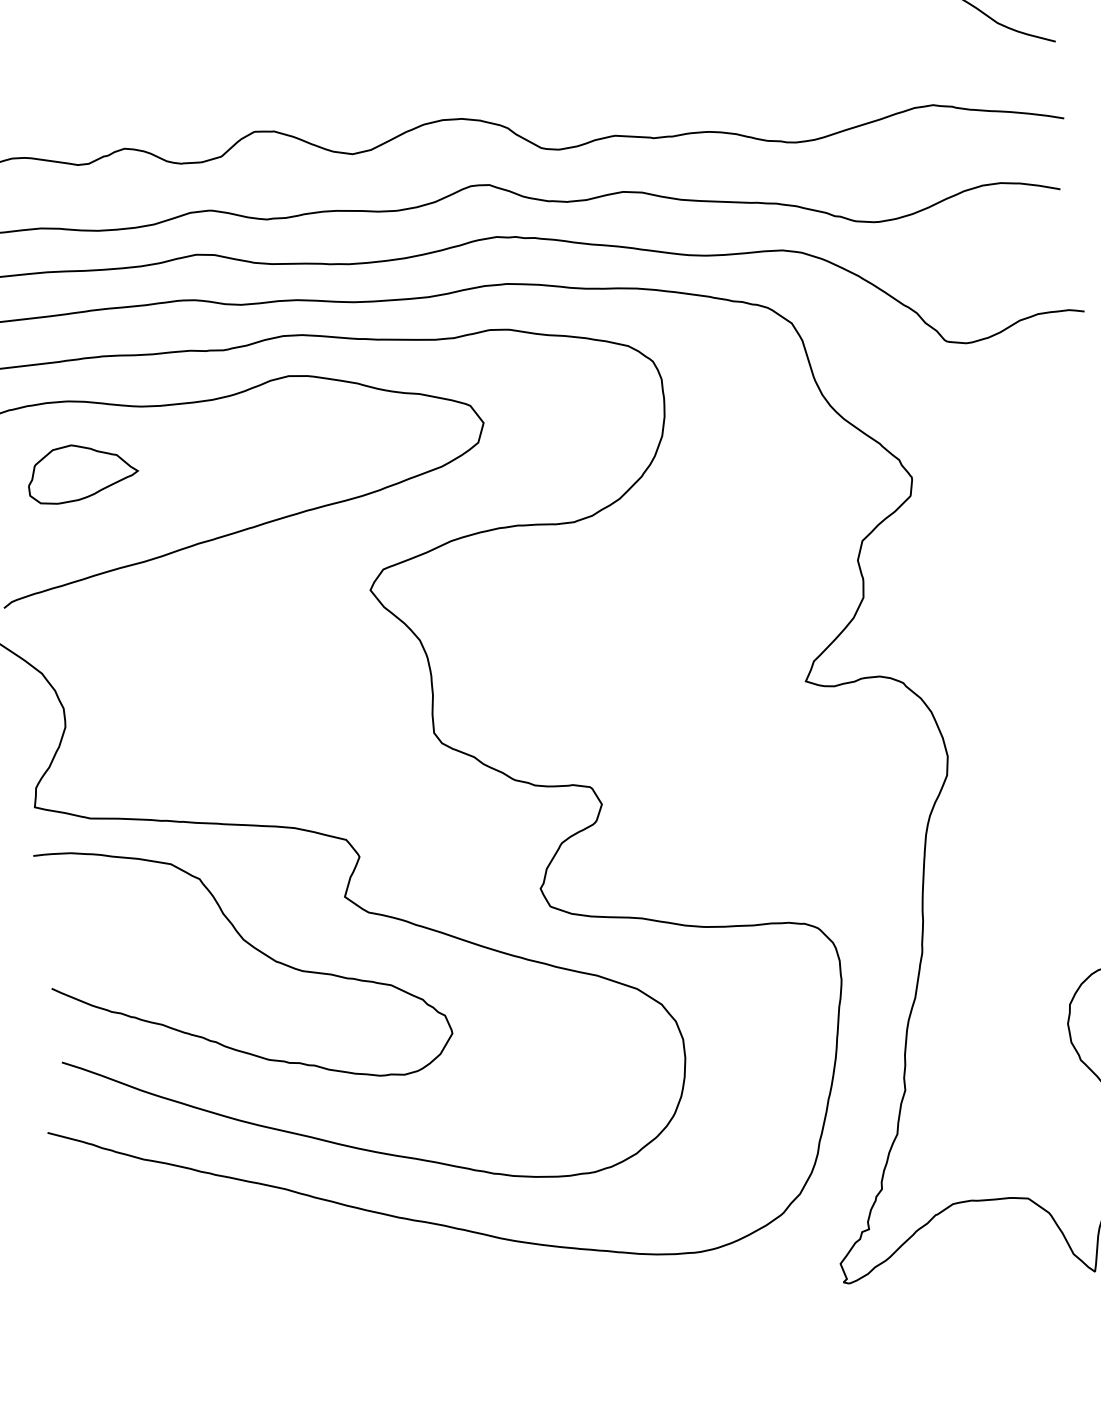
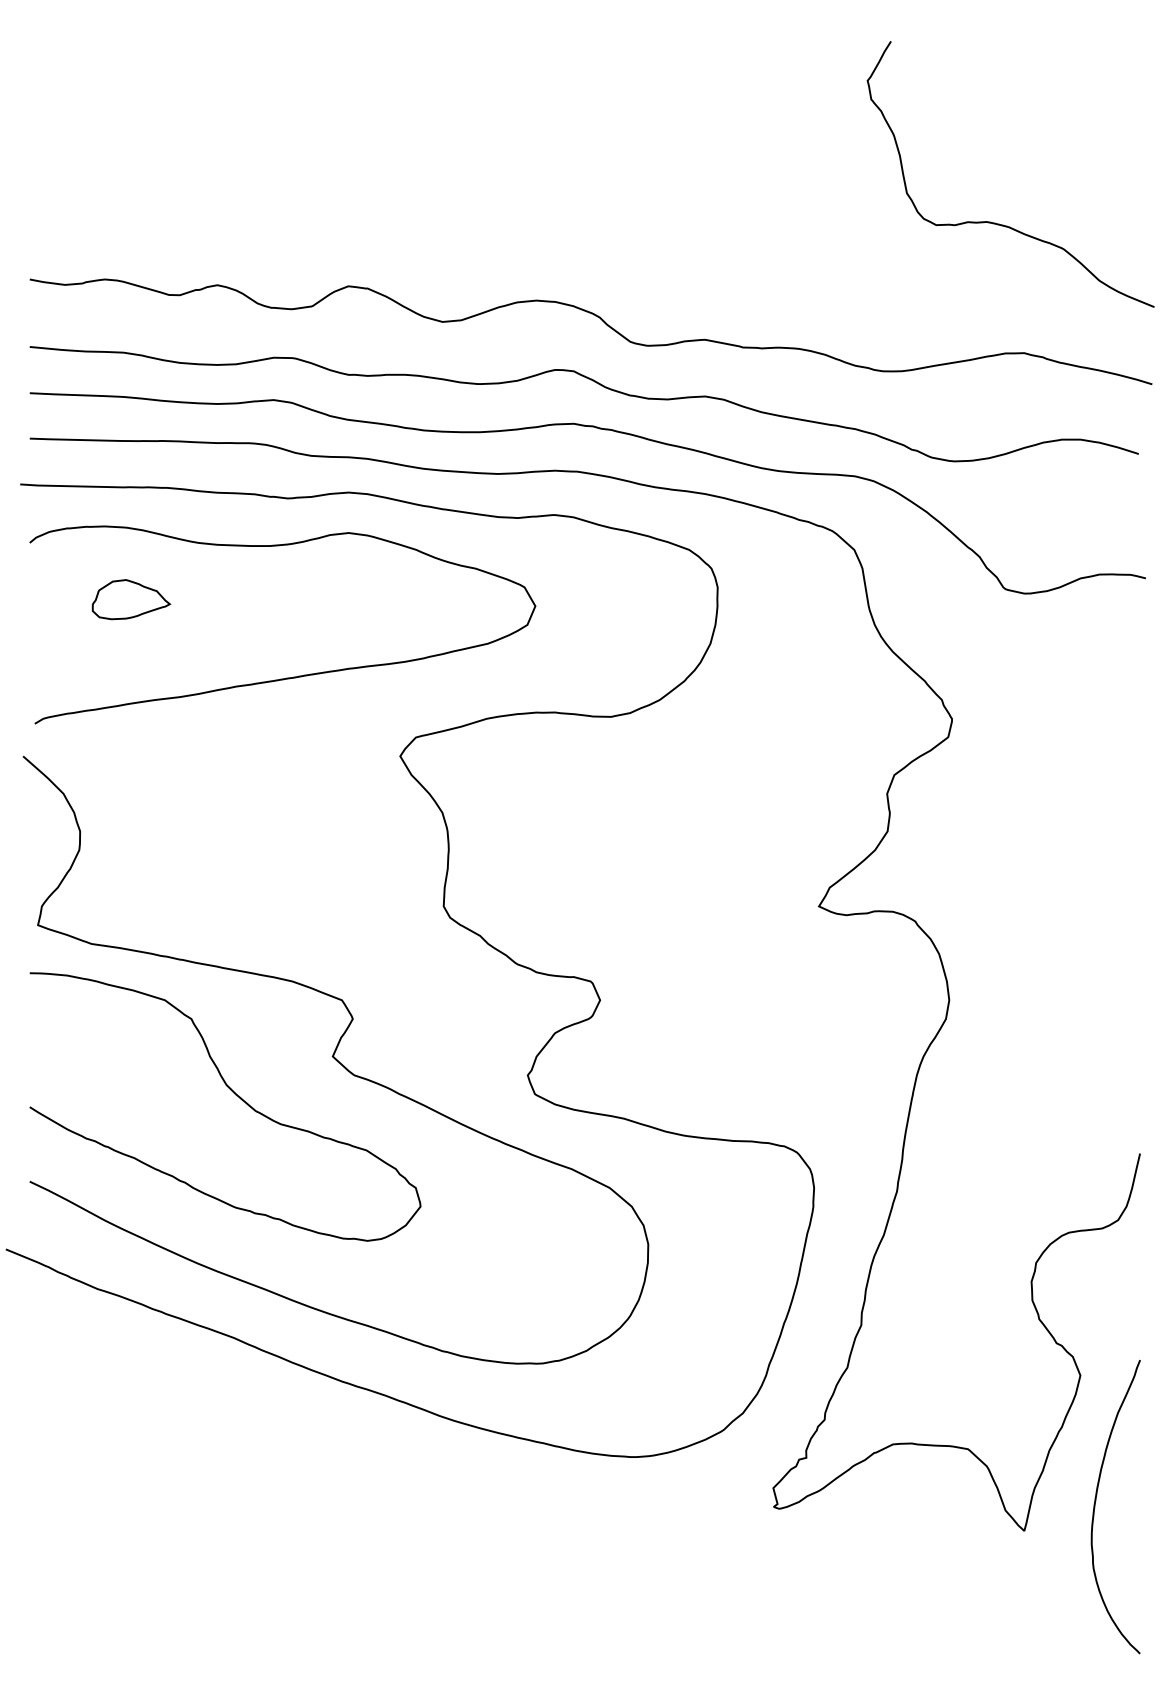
part: (82, 471) -> (131, 599), size x0.7

